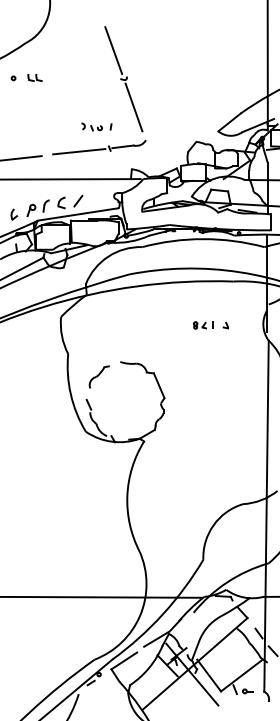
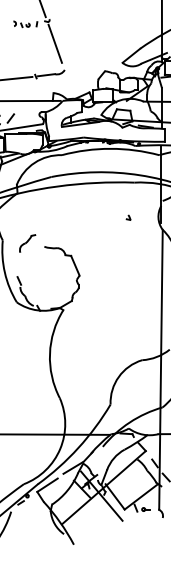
part: (96, 126) -> (25, 23), moved
part: (203, 325) -> (110, 217), removed
part: (98, 376) -> (26, 243), moved

